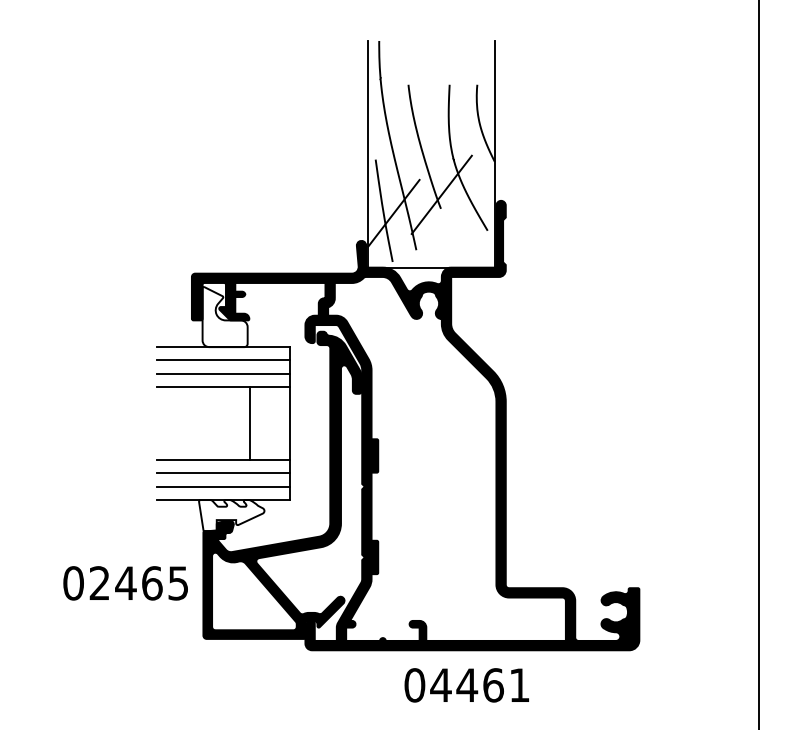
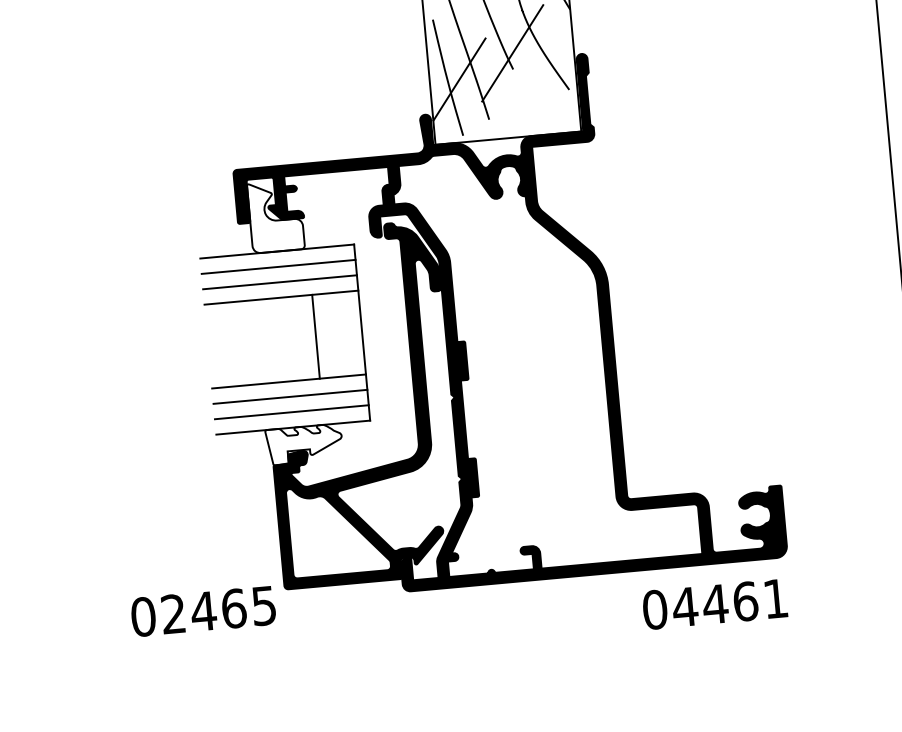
text: (125, 583) -> (203, 611), moved
text: (466, 685) -> (714, 604), moved

